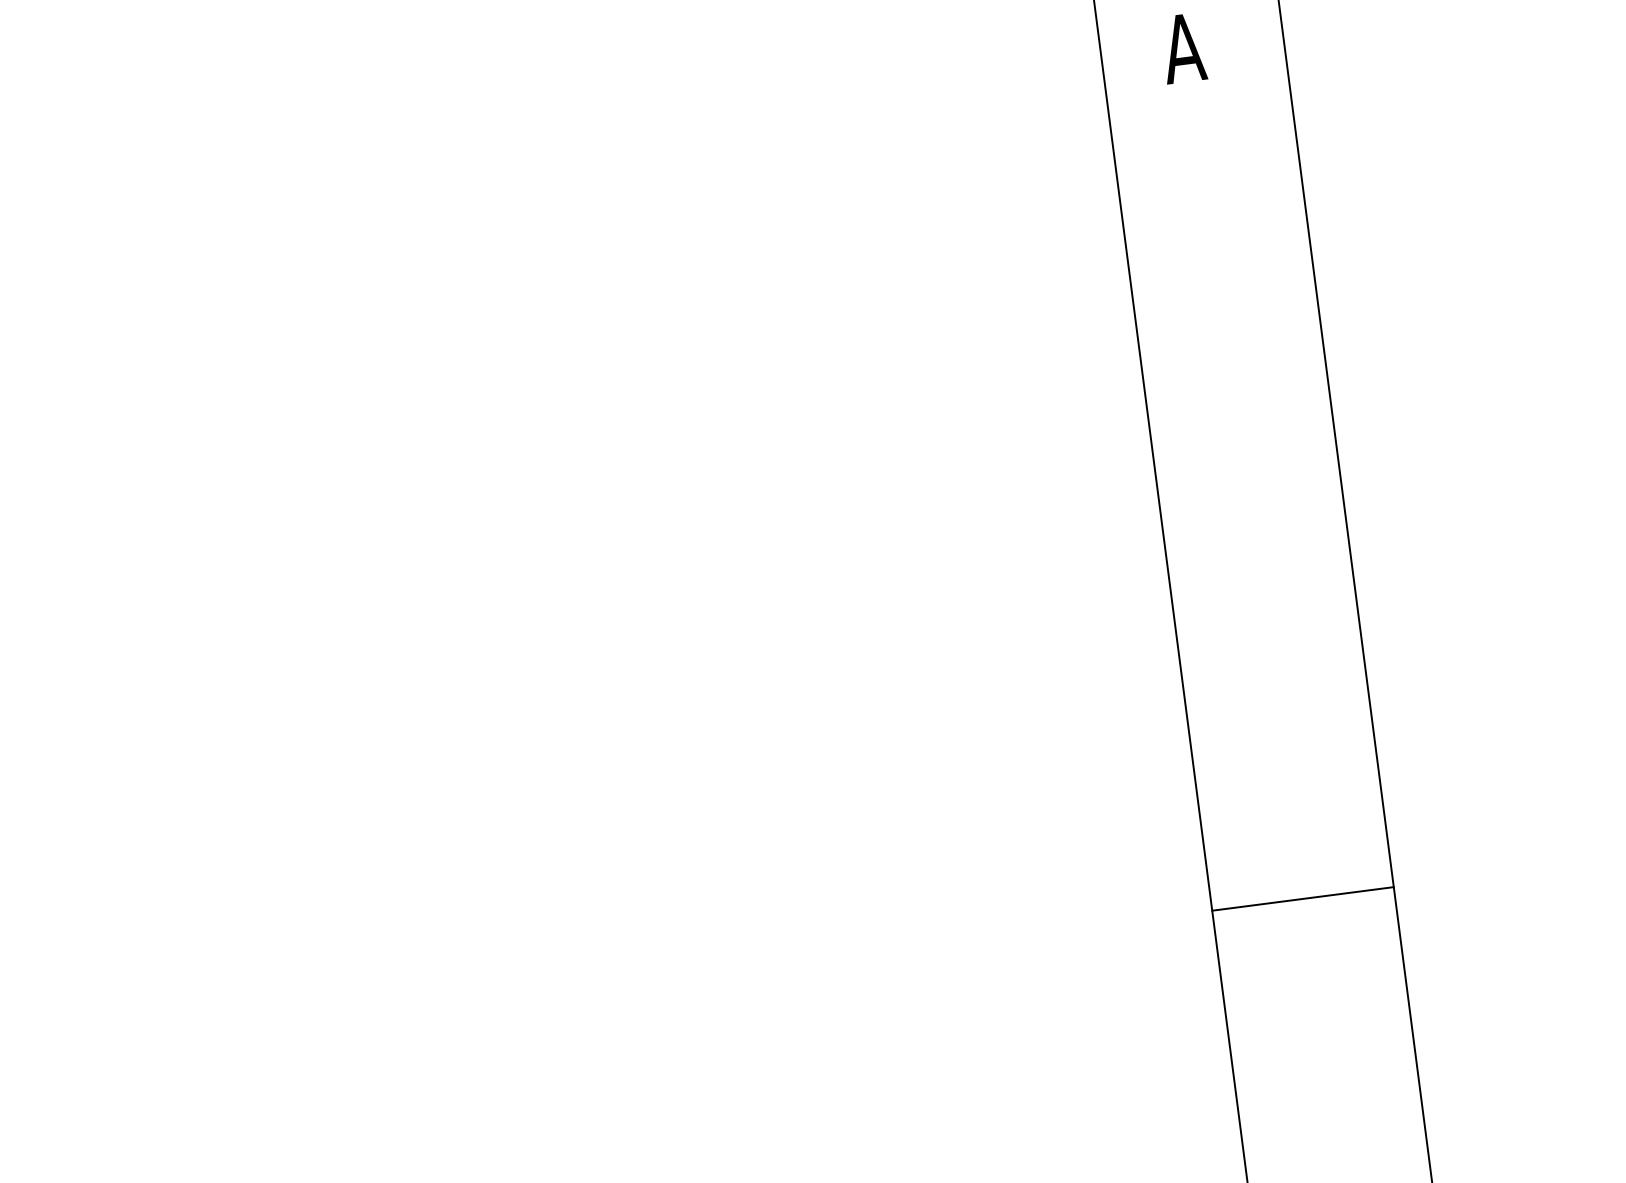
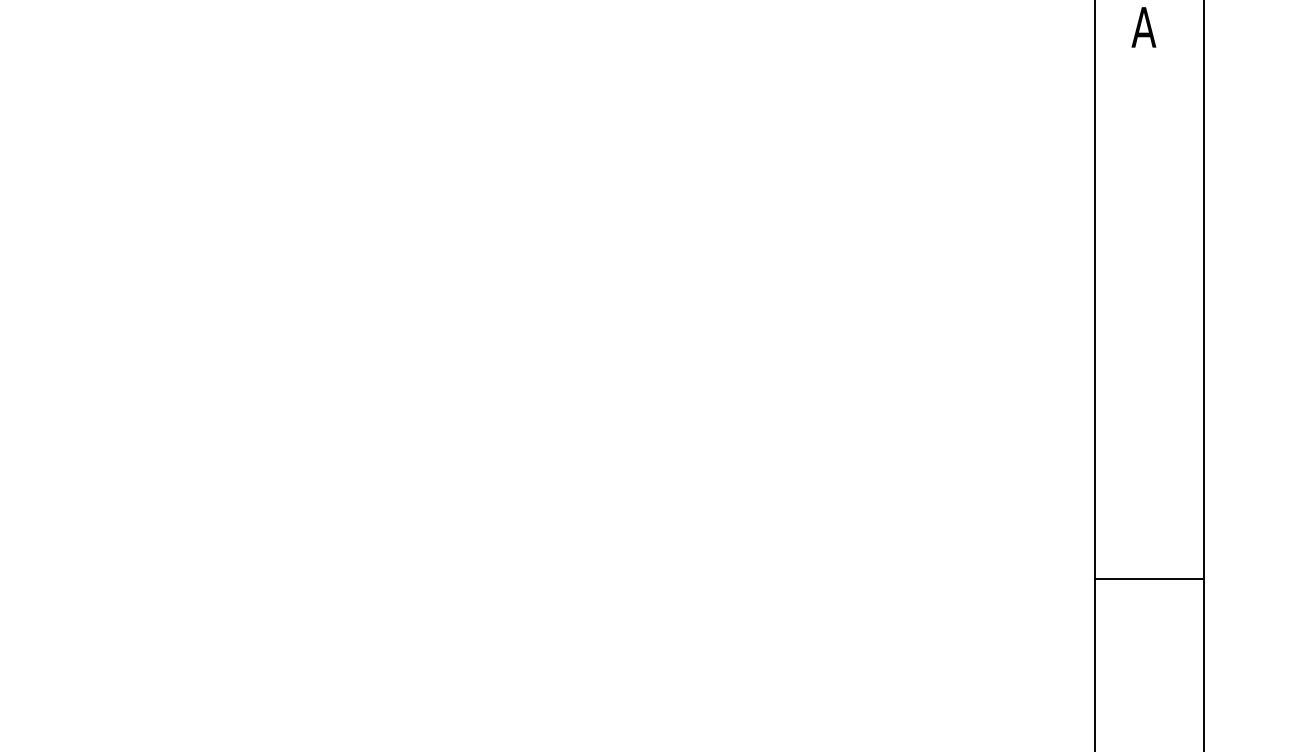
line: (1301, 898) -> (1148, 578), moved

